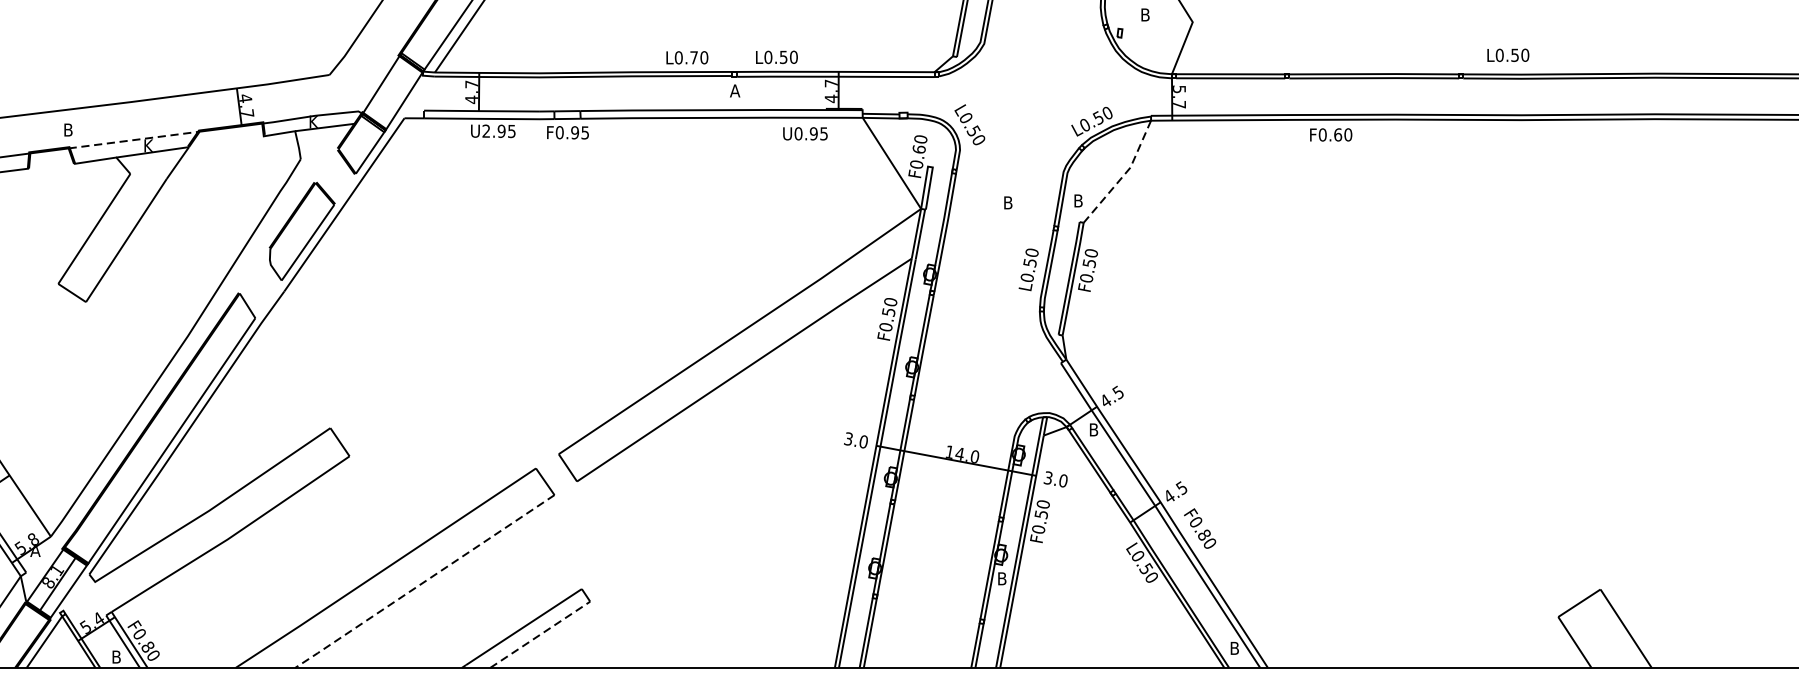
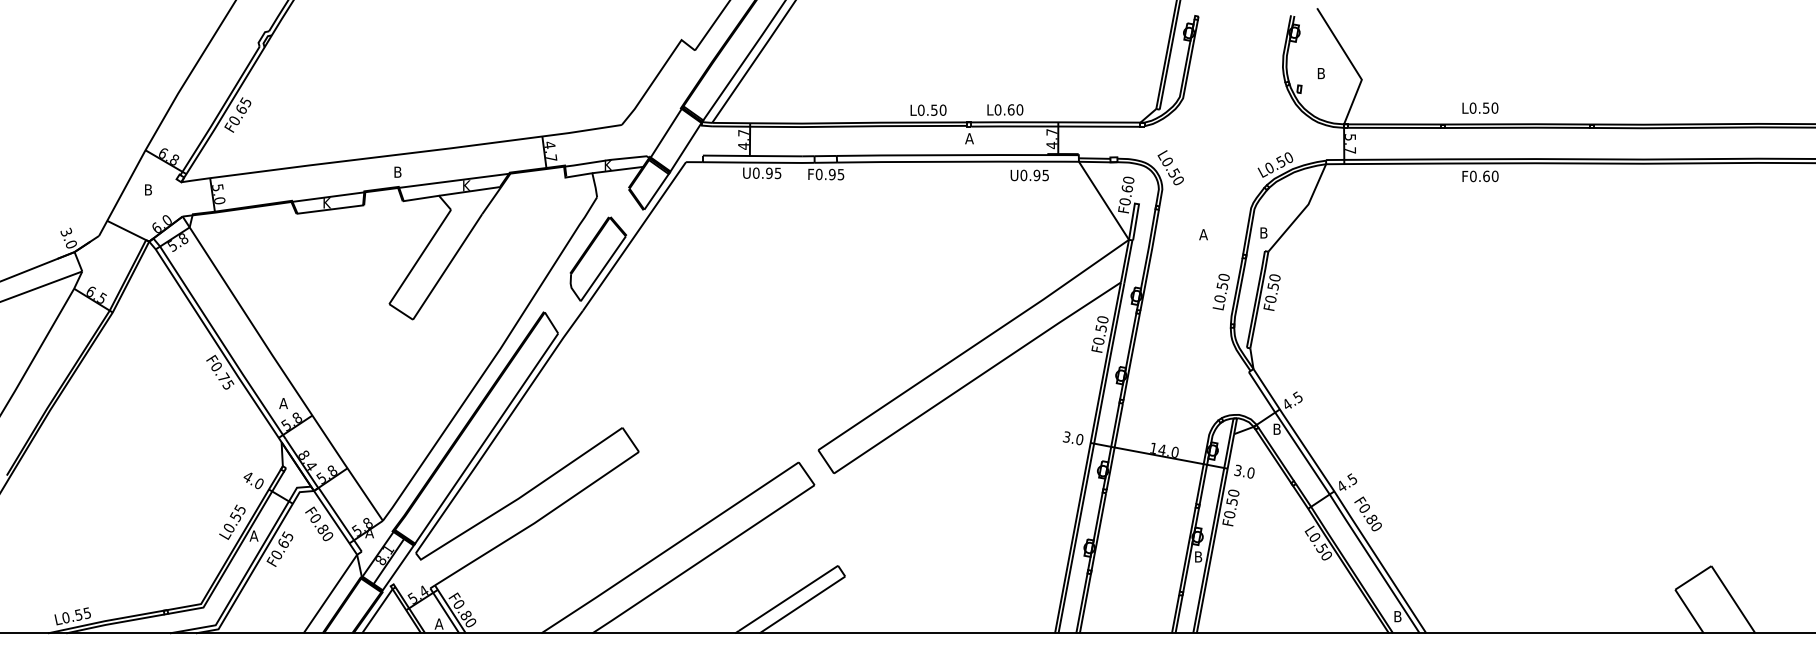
text: (1508, 54) -> (1480, 107), moved
text: (694, 56) -> (934, 109), L0.70 -> L0.50
text: (782, 56) -> (1010, 109), L0.50 -> L0.60
text: (485, 130) -> (755, 172), U2.95 -> U0.95
line: (134, 139) -> (454, 180), dashed -> solid
line: (1123, 175) -> (1302, 211), dashed -> solid
text: (1008, 202) -> (1203, 234), B -> A
line: (423, 582) -> (702, 560), dashed -> solid
line: (540, 634) -> (802, 604), dashed -> solid
text: (115, 656) -> (438, 623), B -> A

